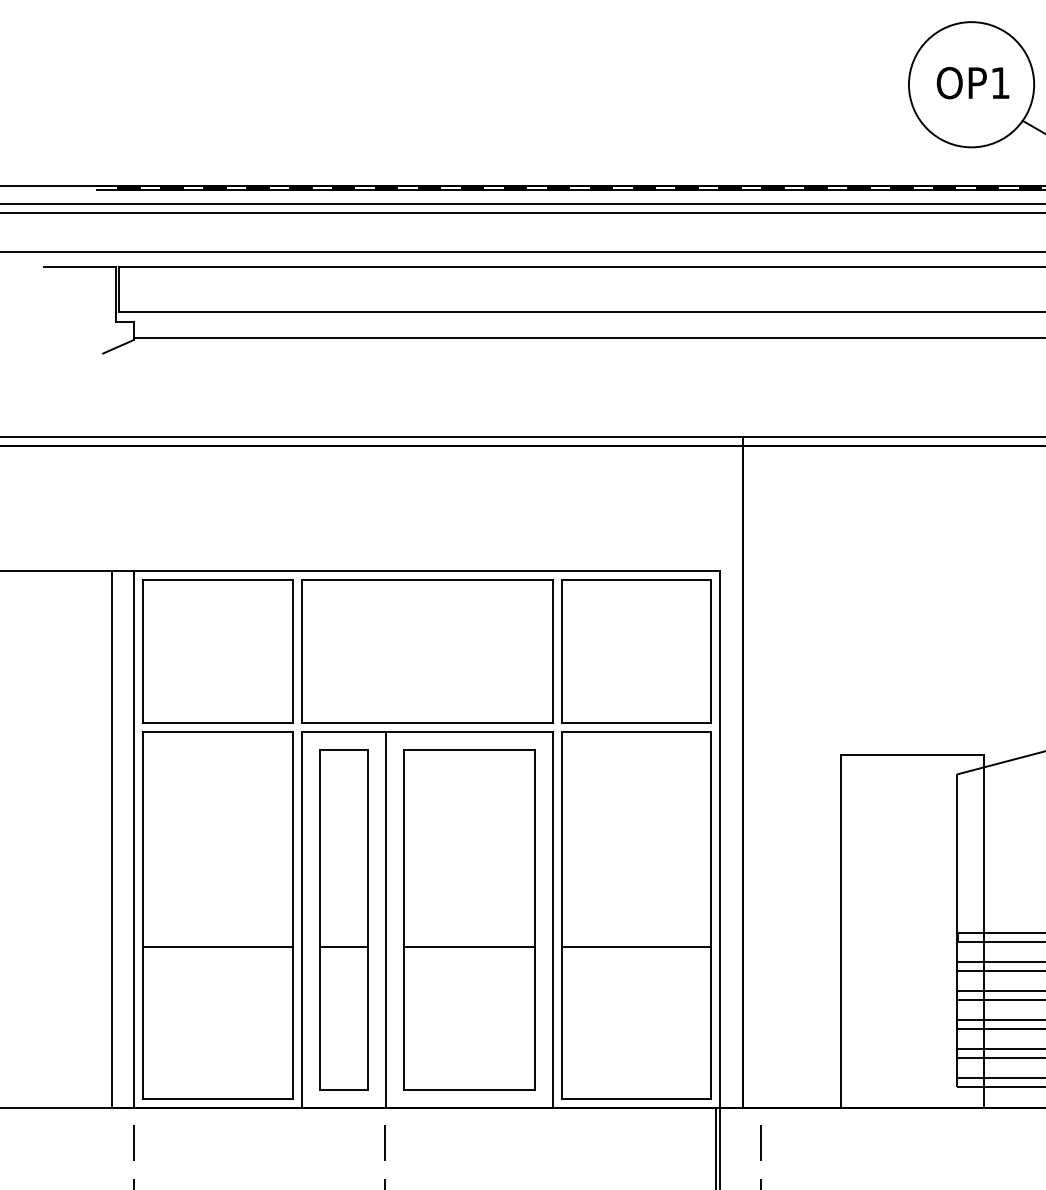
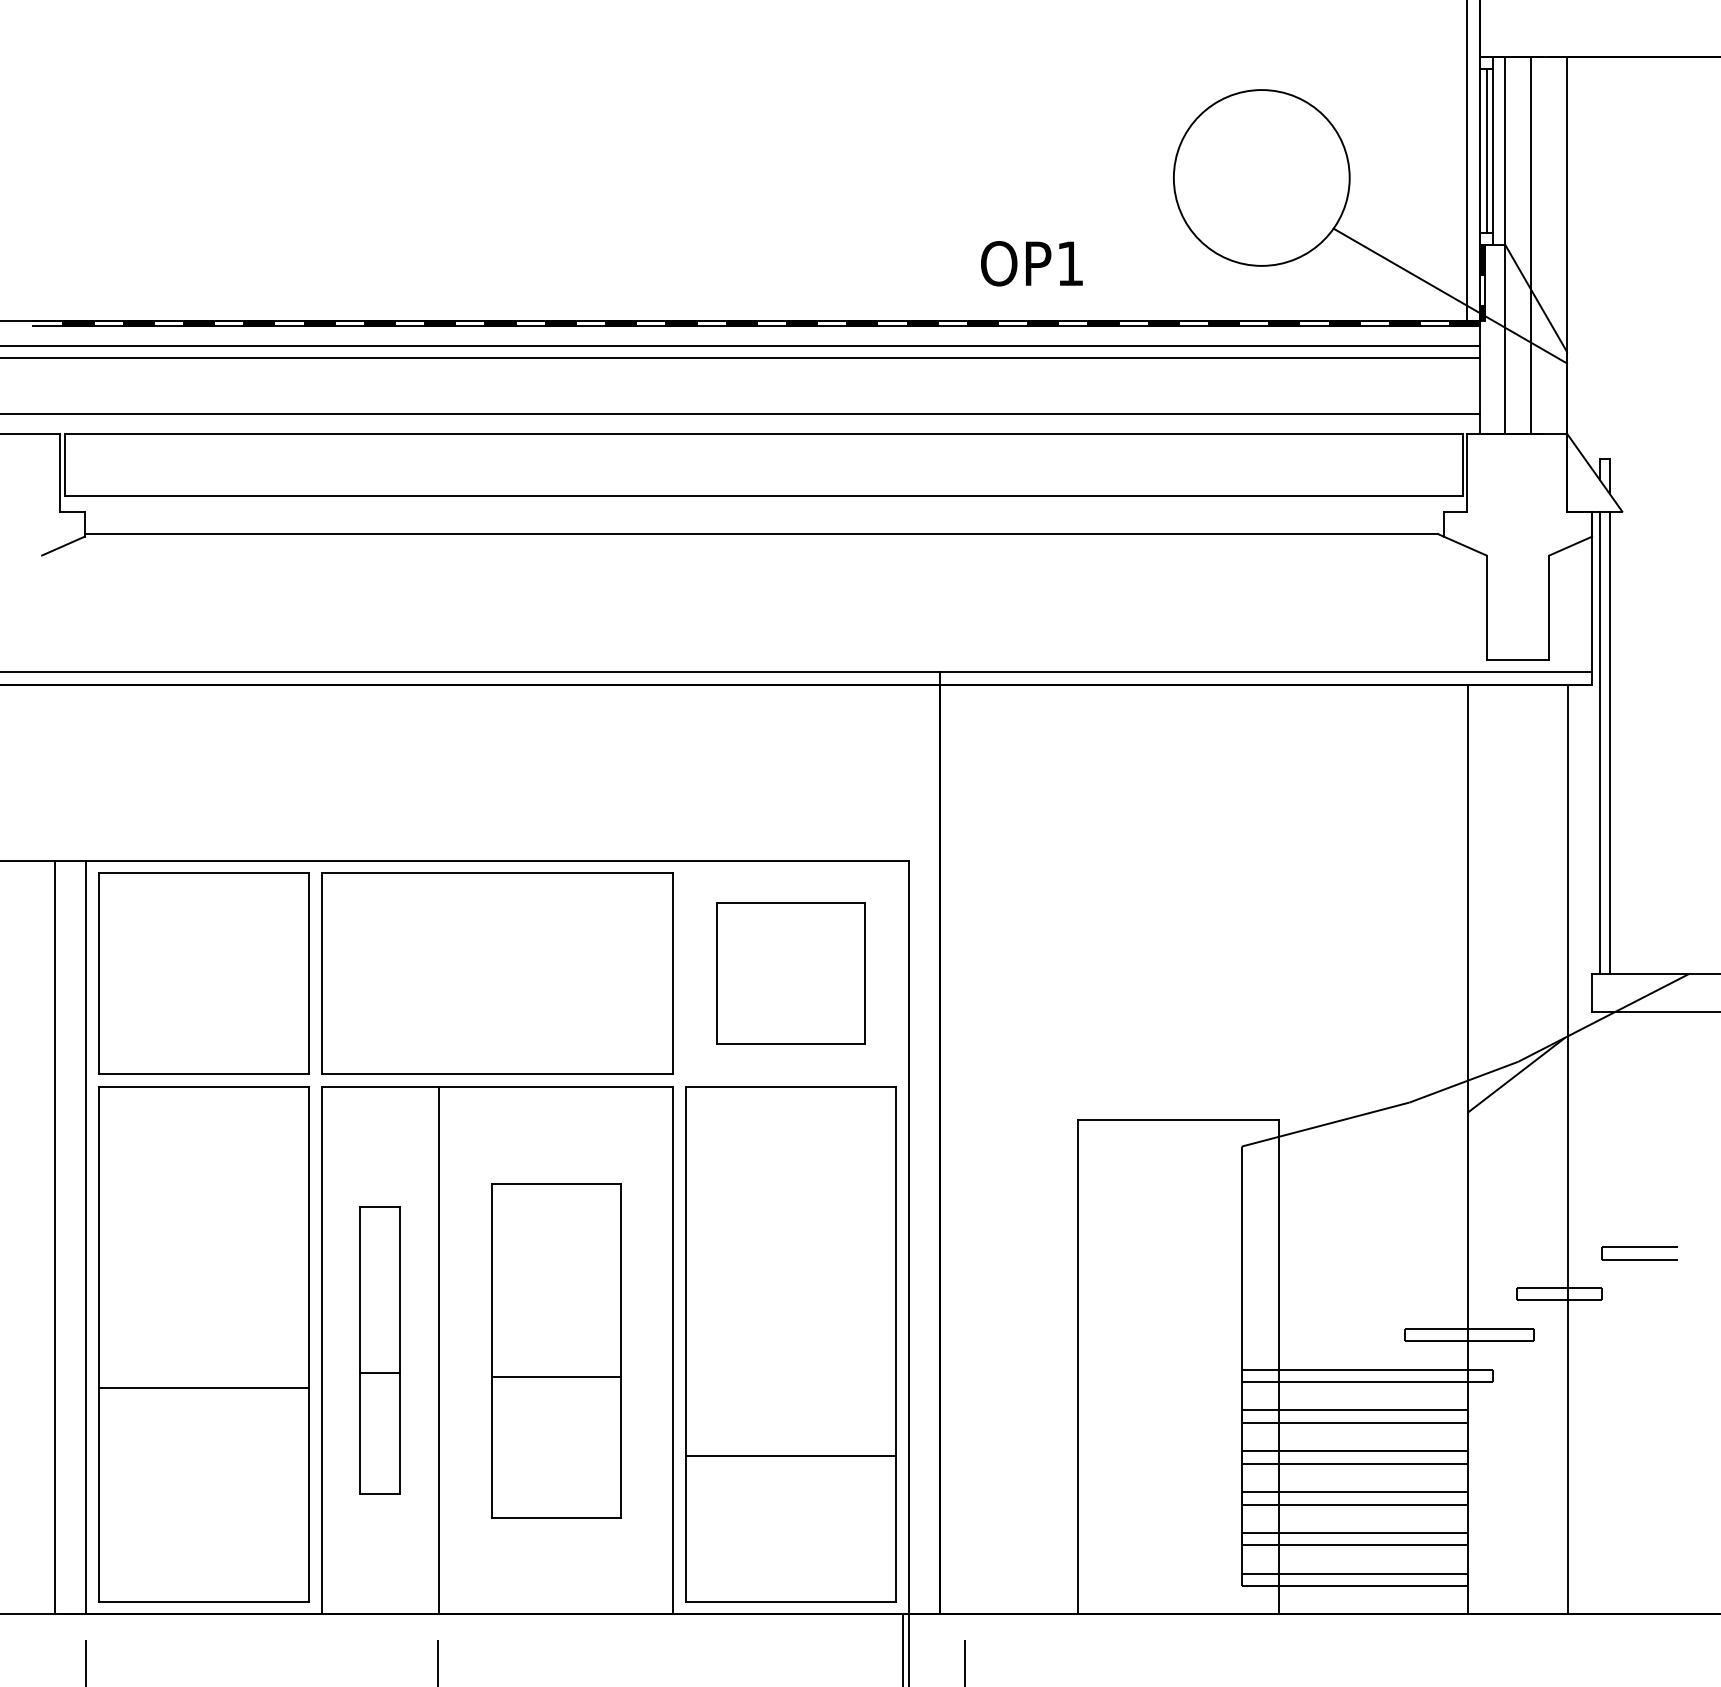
text: (972, 82) -> (1031, 263), moved
part: (636, 651) -> (790, 973), size x0.7
part: (344, 919) -> (380, 1350), size x0.6
part: (468, 919) -> (555, 1350), size x0.7
line: (636, 946) -> (790, 1456), moved

